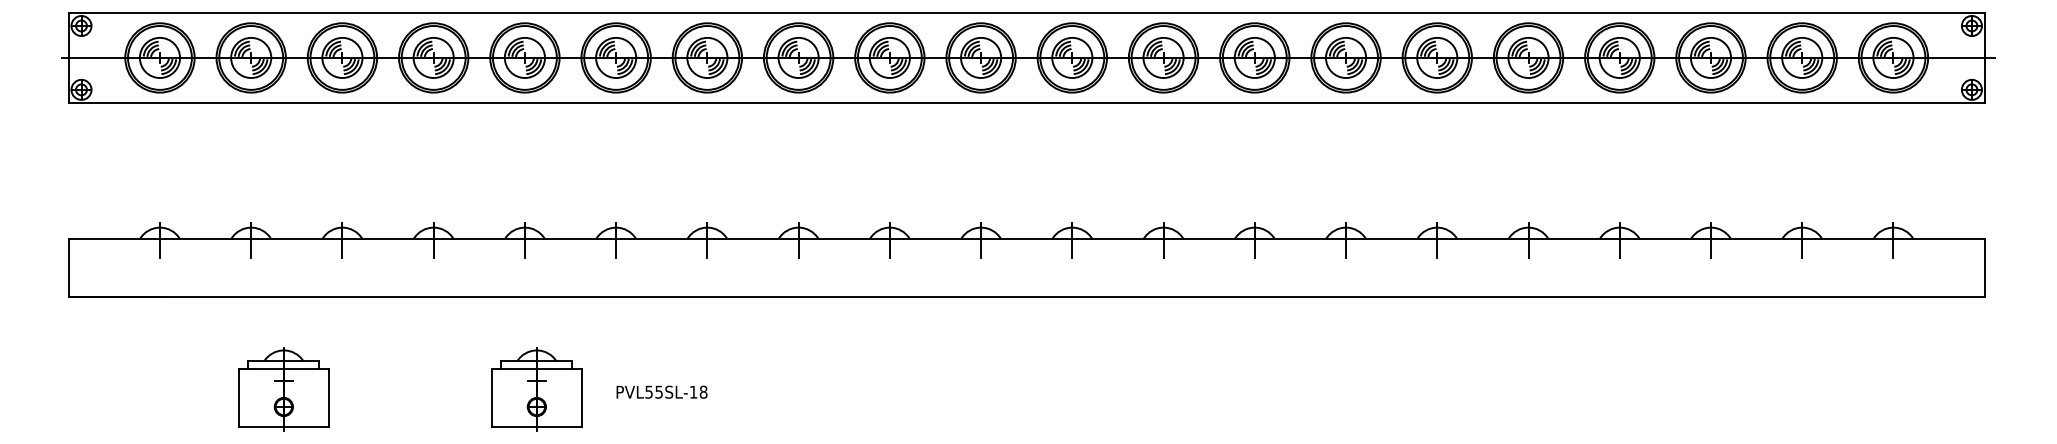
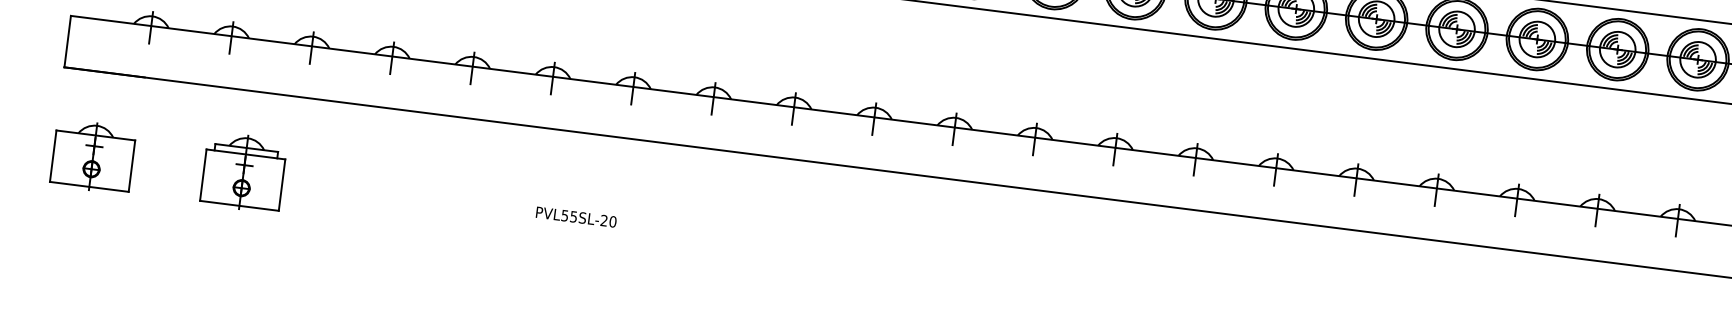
part: (536, 389) -> (466, 200), removed
text: (698, 391) -> (608, 220), PVL55SL-18 -> PVL55SL-20
part: (113, 392) -> (93, 156), added

